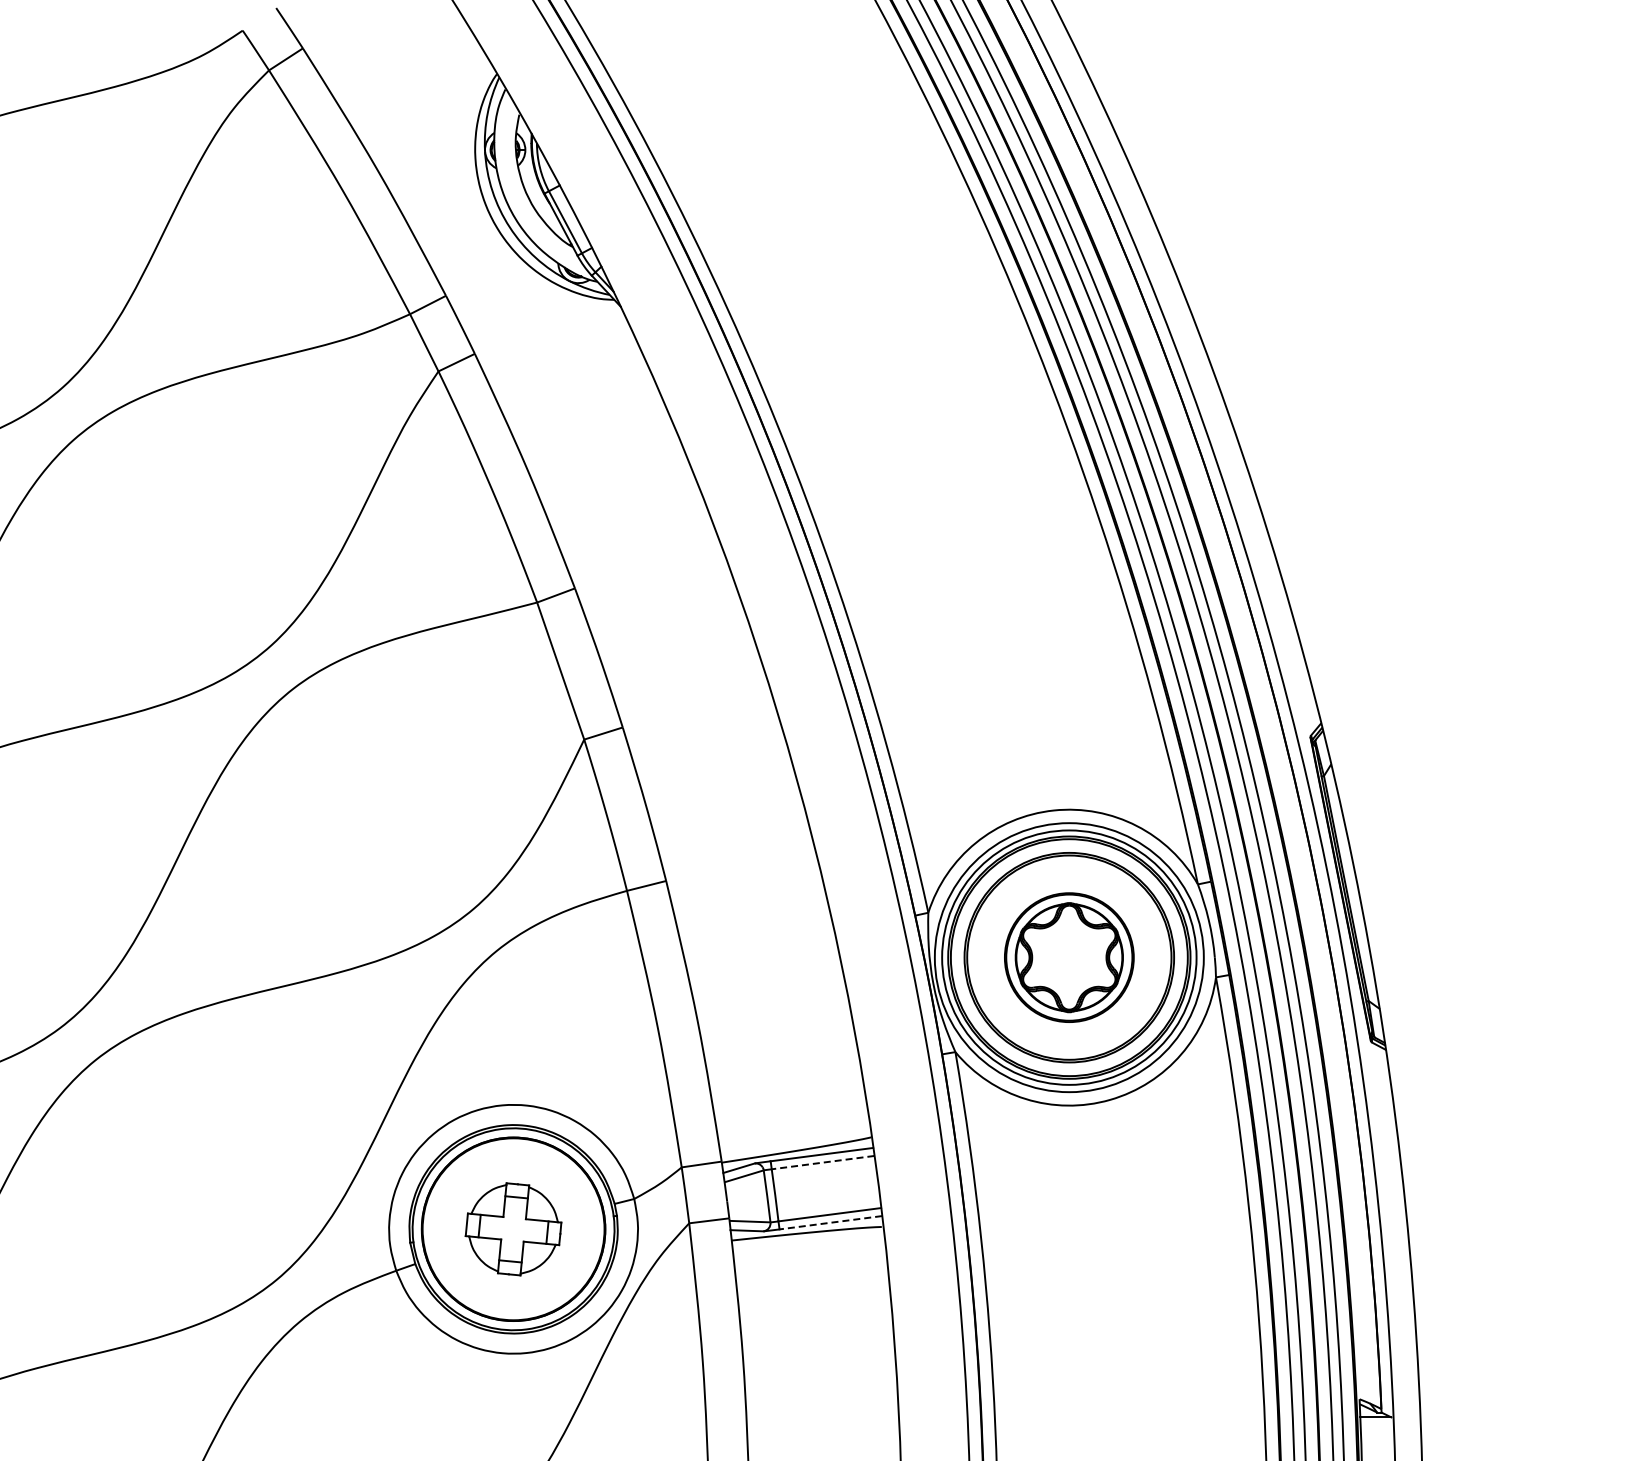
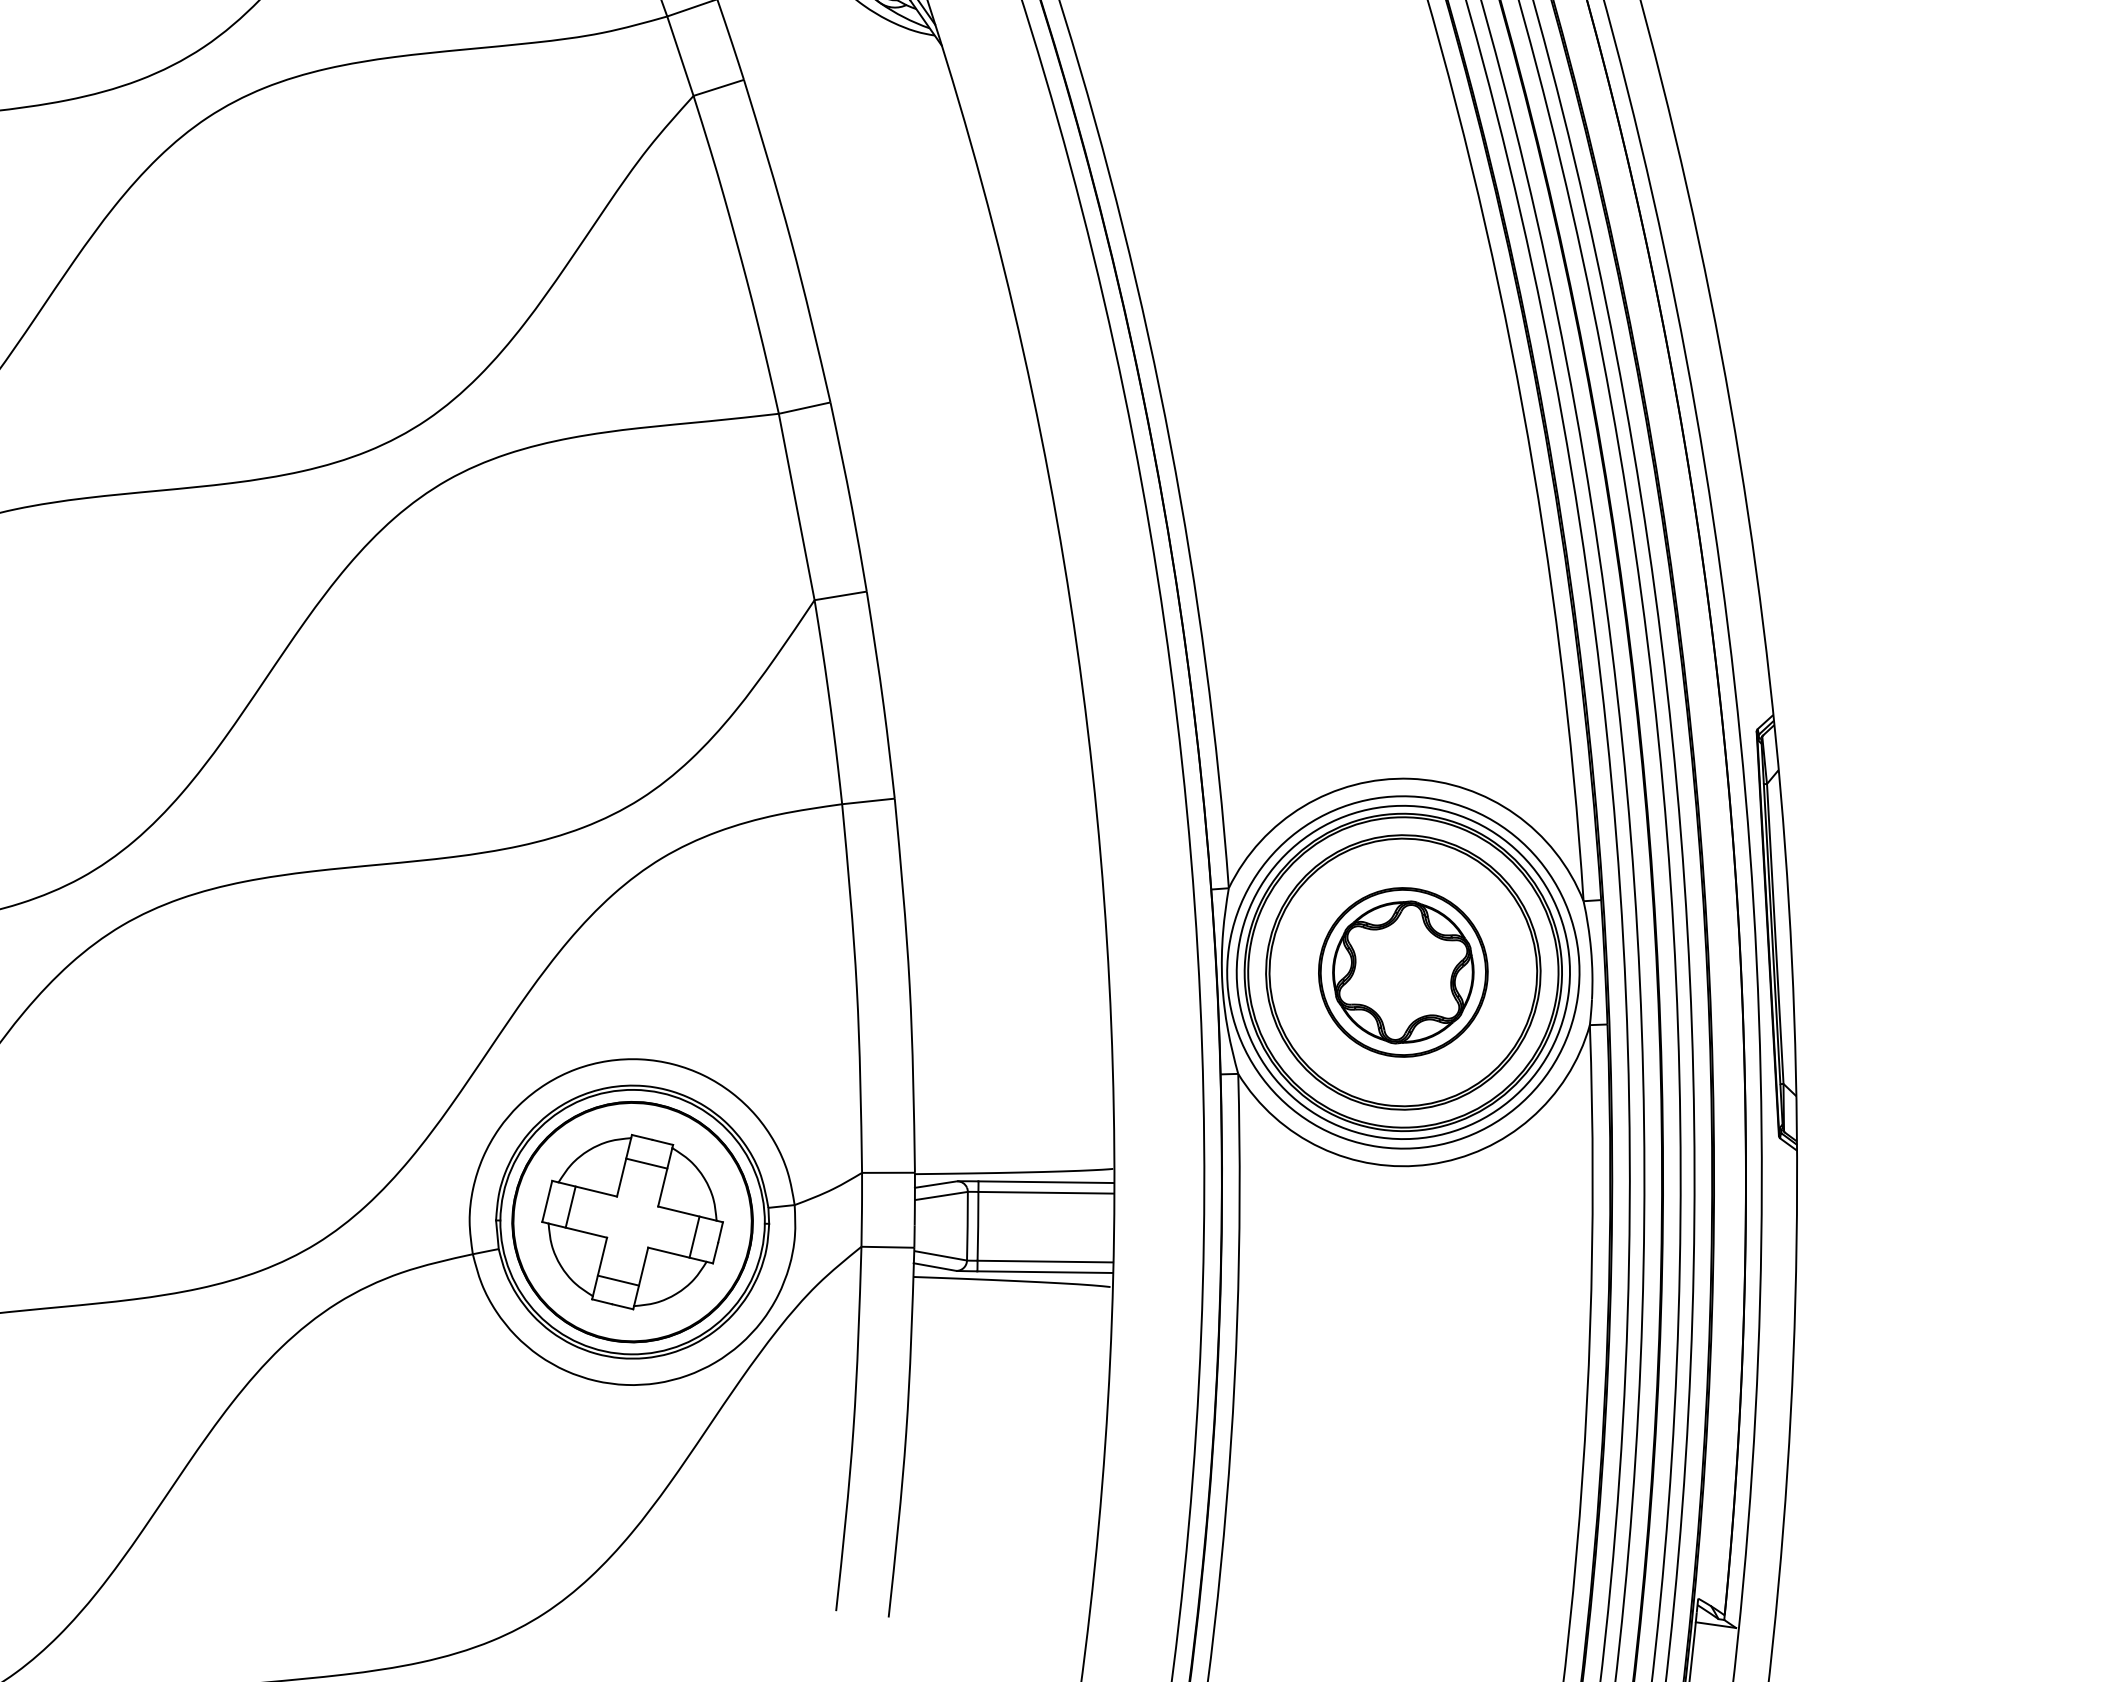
line: (823, 1162) -> (1046, 1192), dashed -> solid
line: (830, 1222) -> (1044, 1271), dashed -> solid
part: (513, 1229) -> (632, 1222), size x1.43

